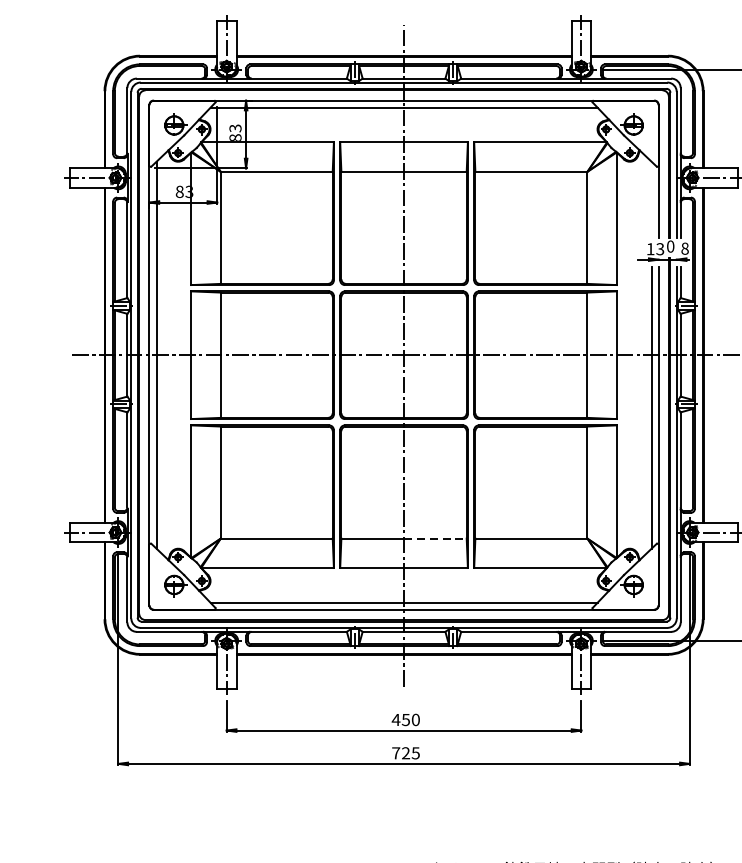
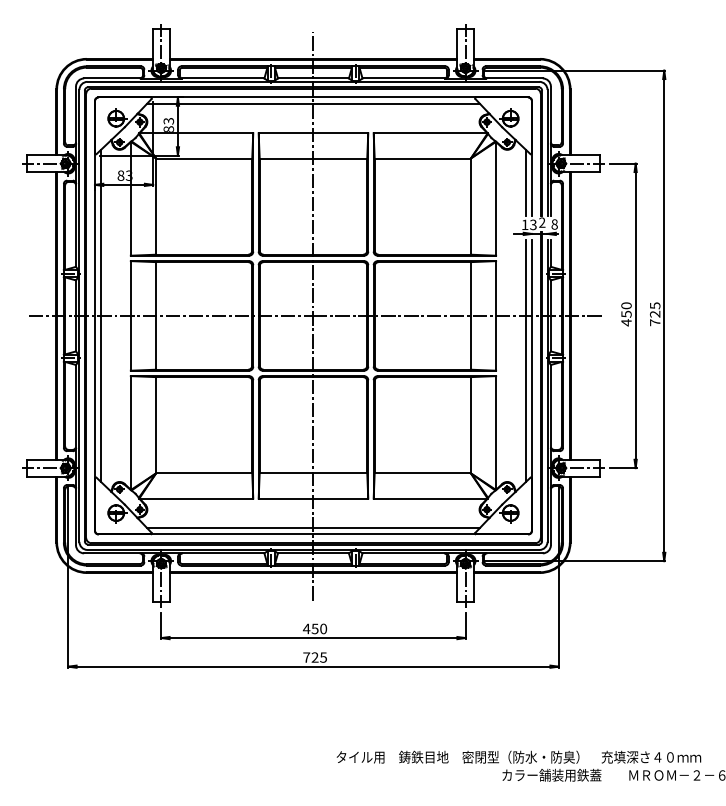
line: (651, 199) -> (525, 182), added
text: (670, 246) -> (542, 222), 0 -> 2
line: (435, 538) -> (340, 473), dashed -> solid

